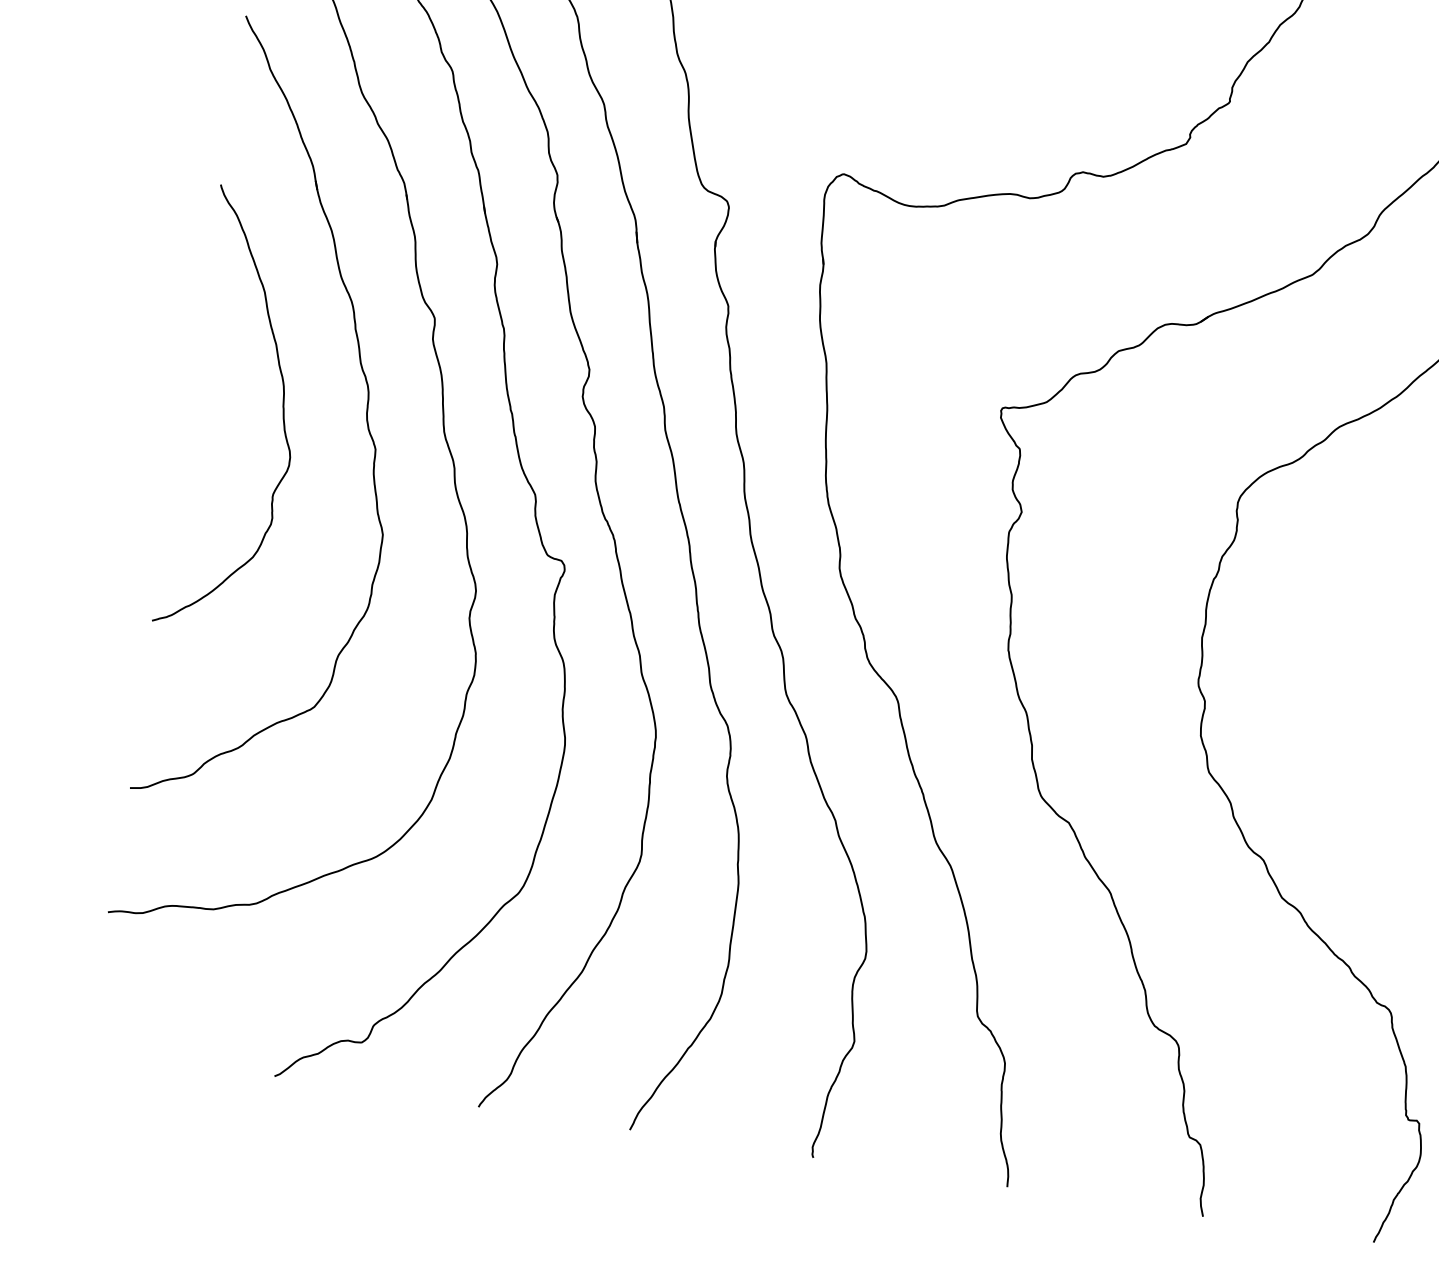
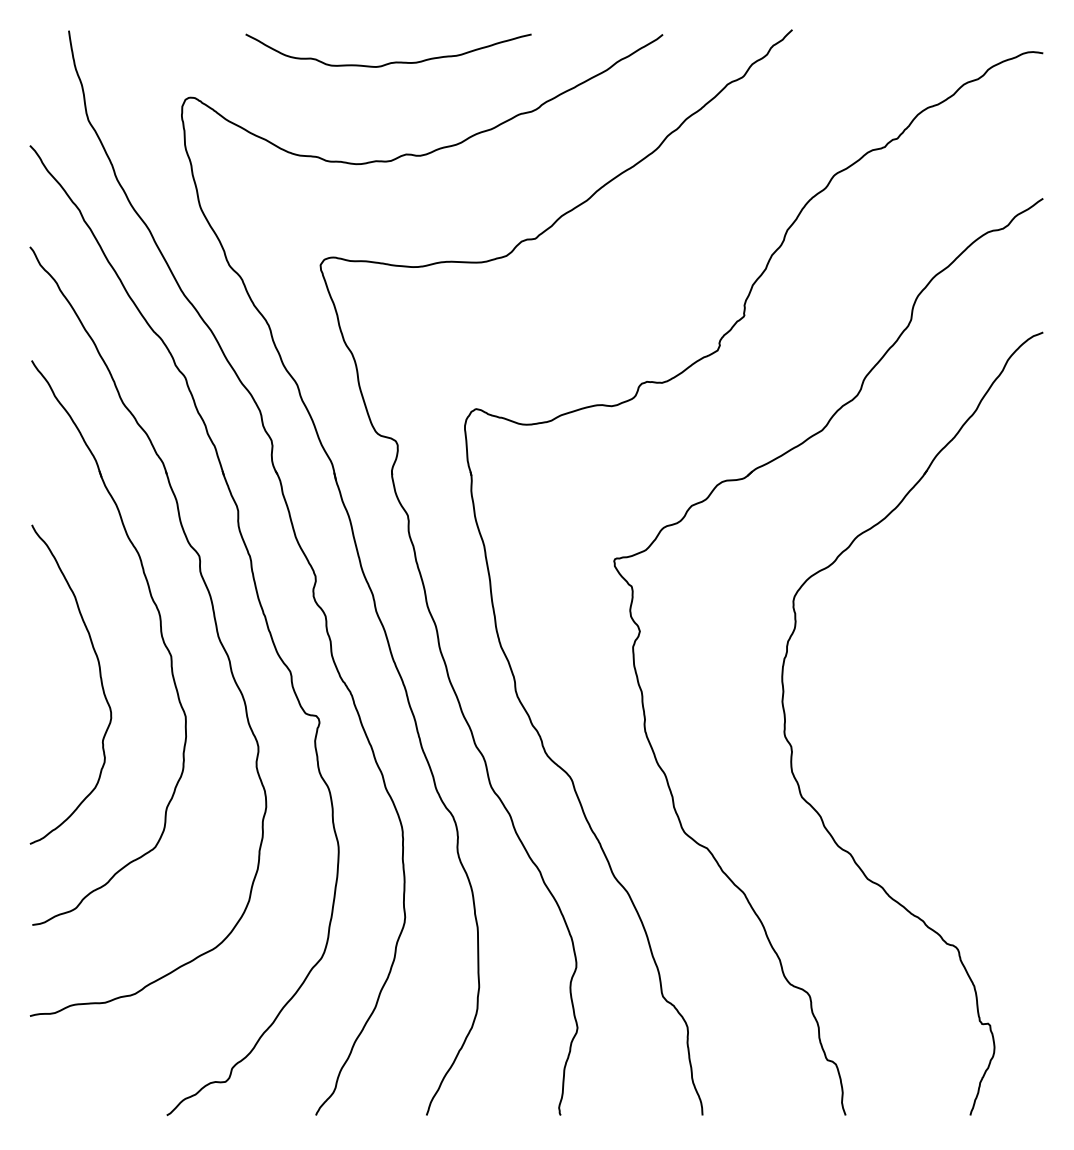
curve: (281, 414) -> (100, 682), moved

